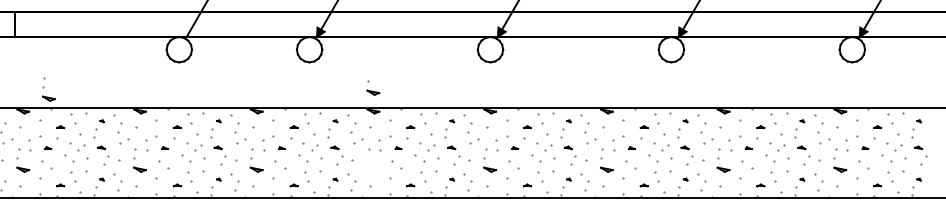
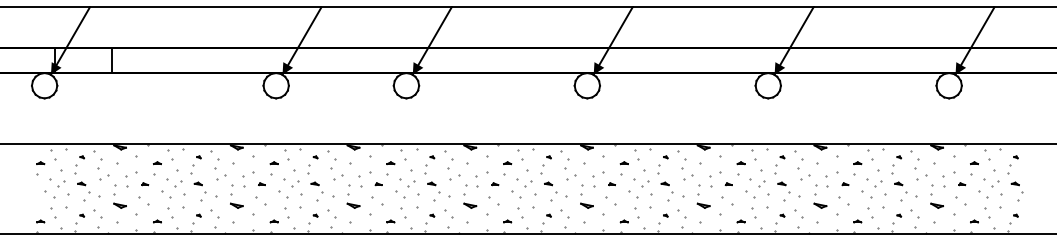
fill: (190, 32) -> (287, 68), added
part: (373, 87) -> (470, 200), moved
part: (48, 89) -> (145, 125), removed

